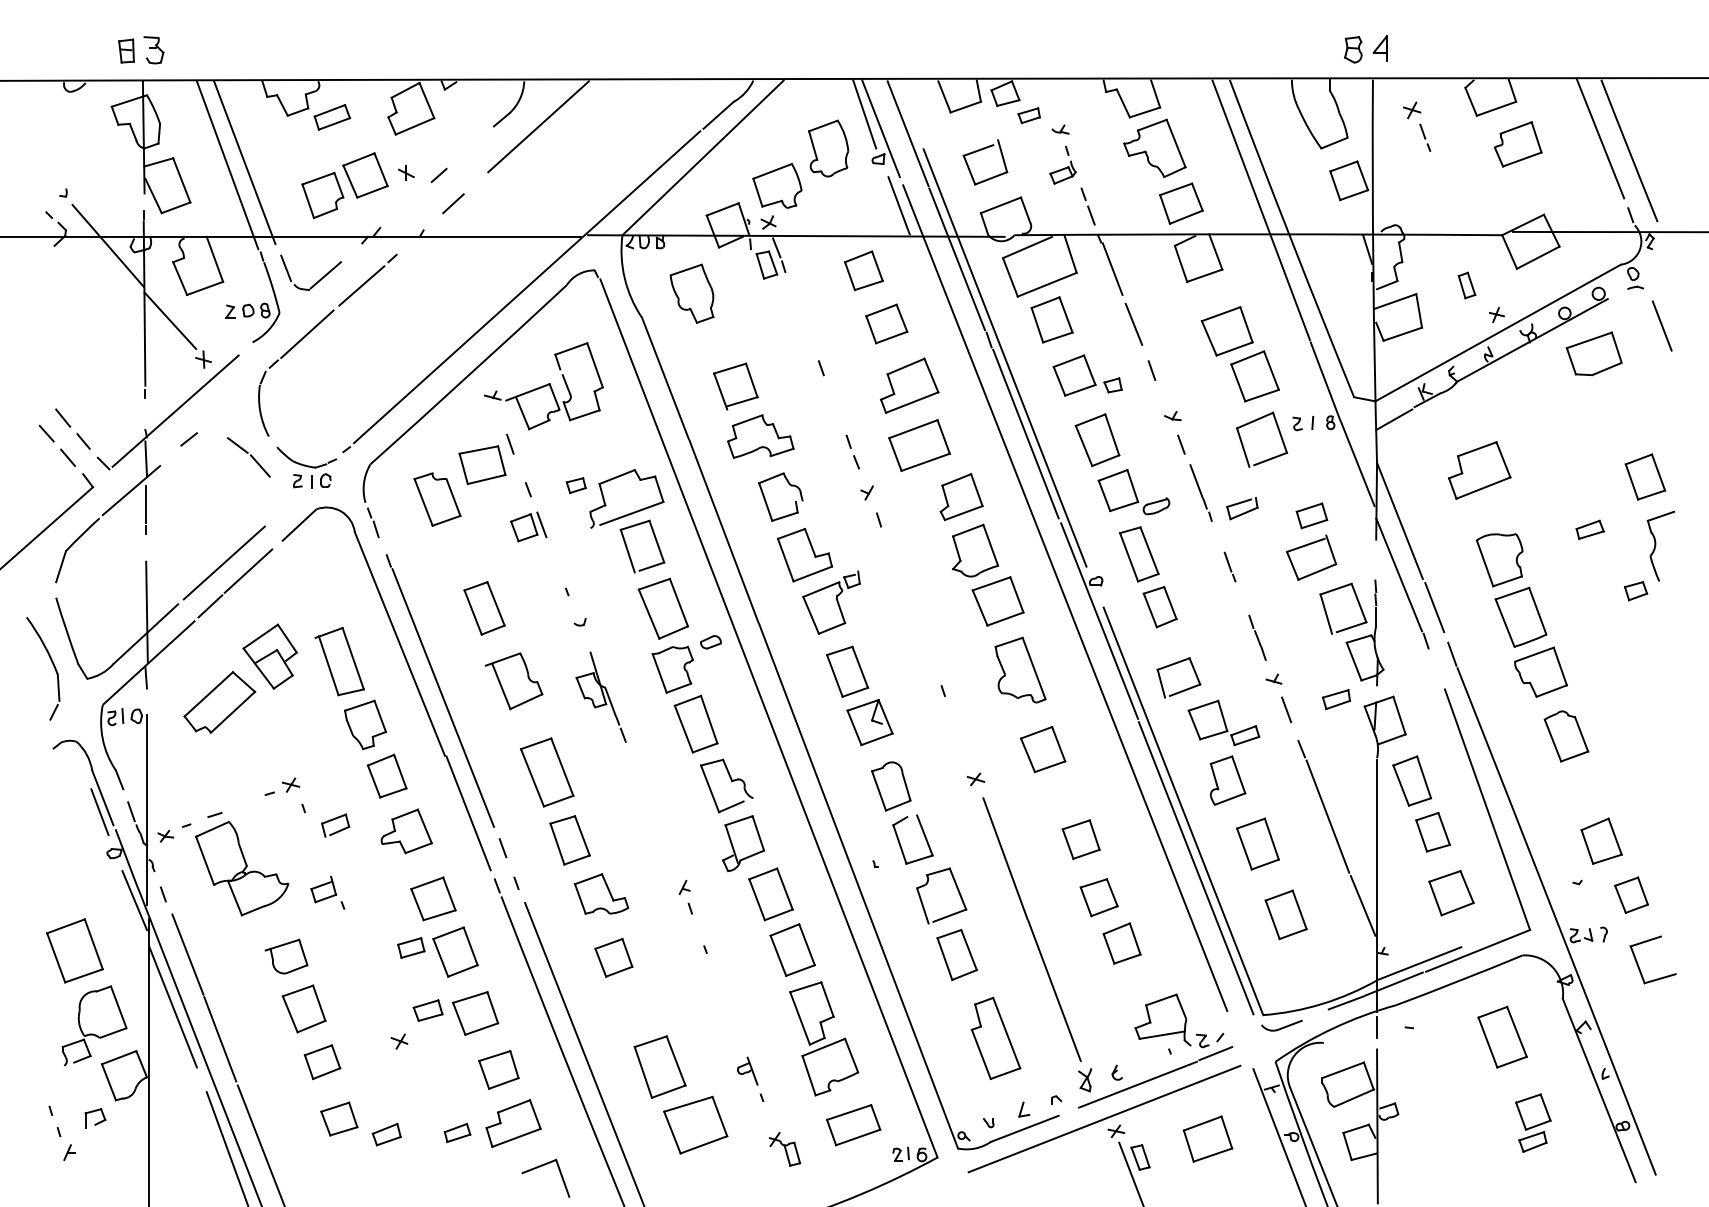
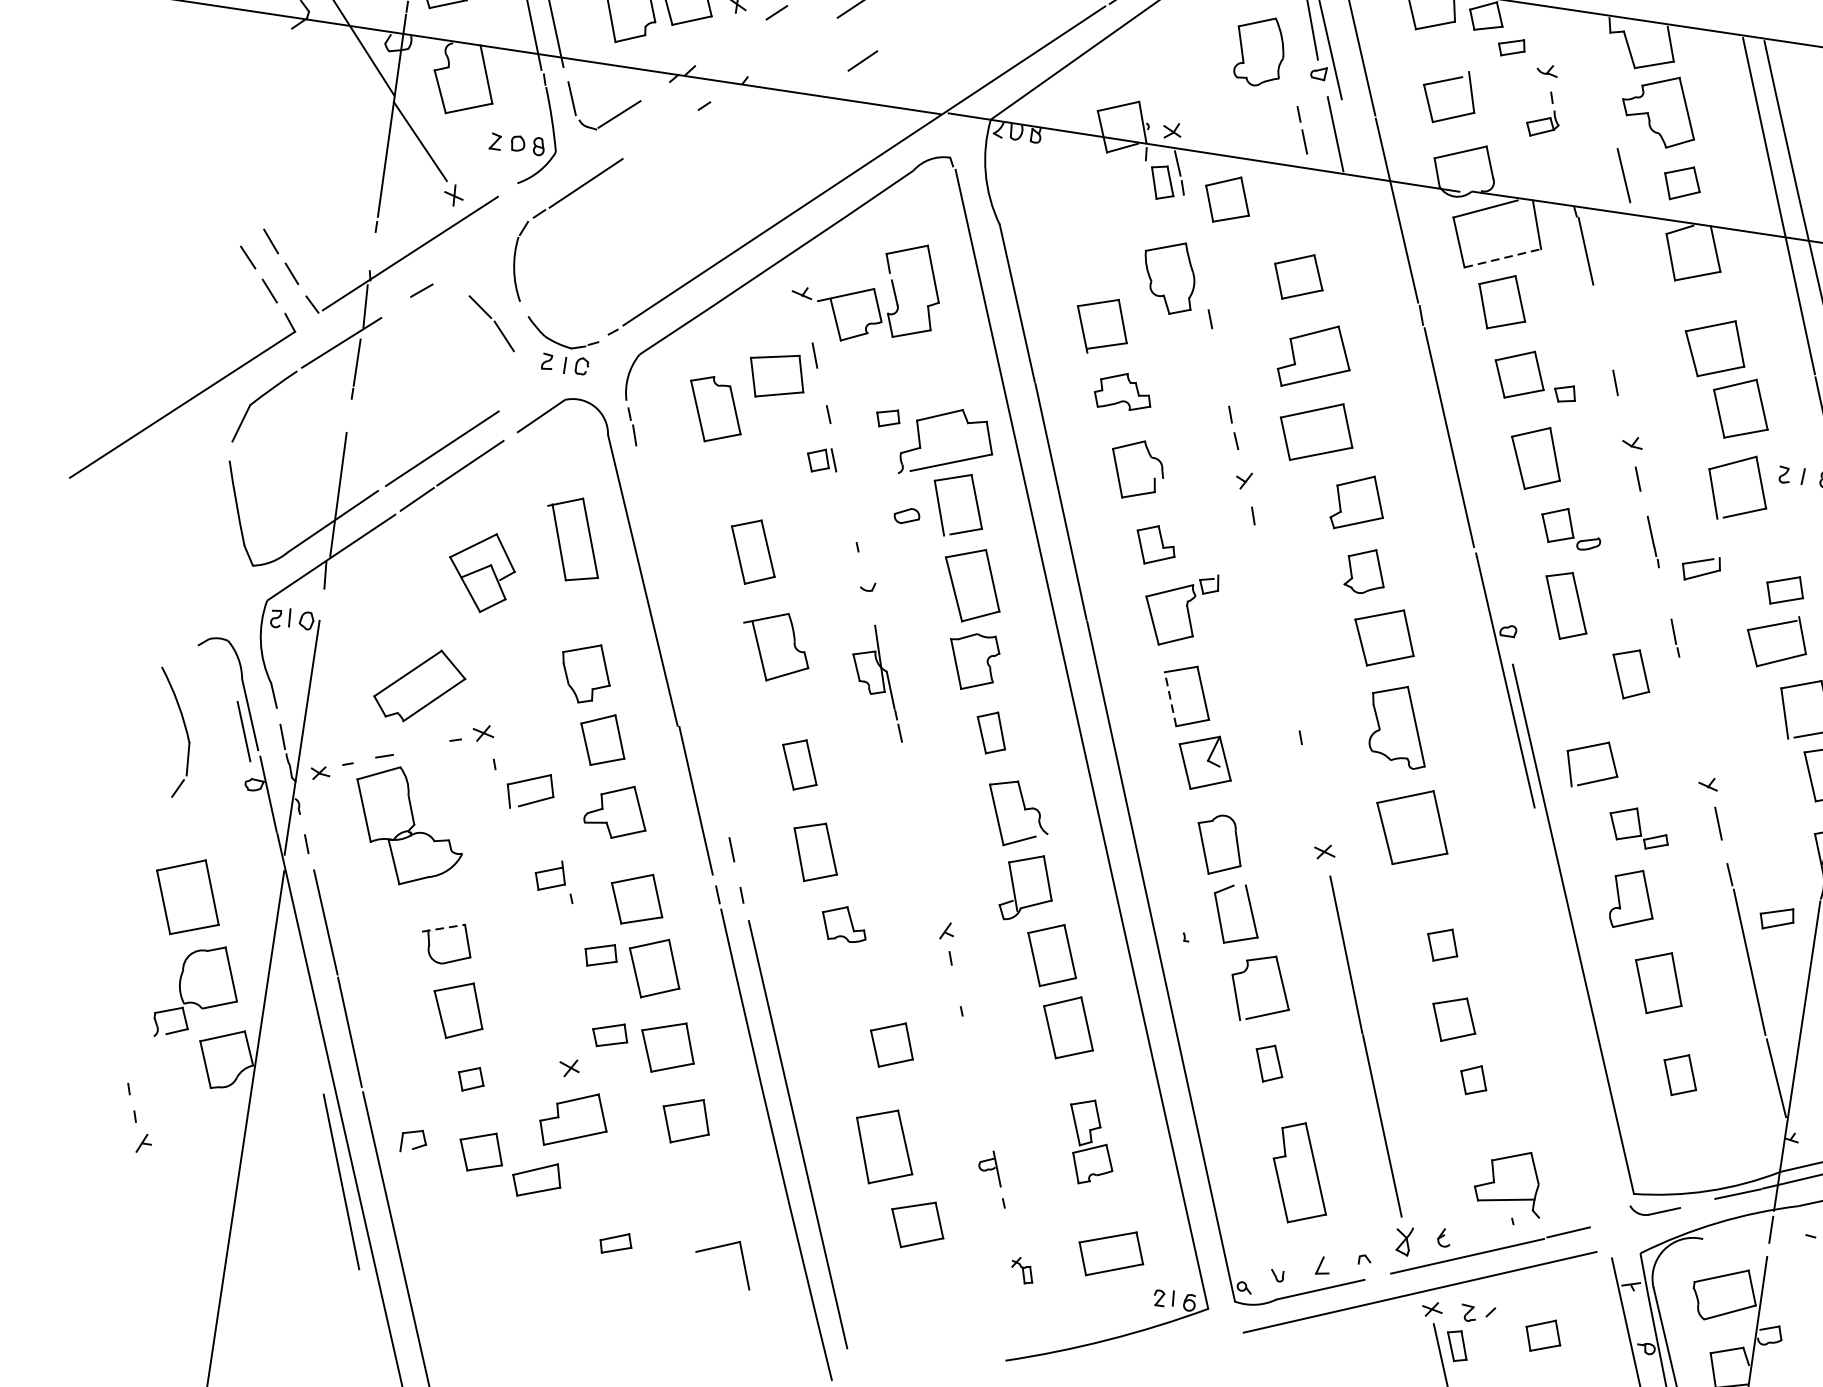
part: (777, 185) -> (1190, 87), removed
line: (453, 203) -> (862, 60), moved
part: (1181, 203) -> (1682, 183), size x0.7
line: (1087, 206) -> (1301, 130), moved
part: (863, 270) -> (1227, 199), moved
line: (1047, 284) -> (1503, 258), solid -> dashed
line: (361, 285) -> (661, 133), removed
part: (691, 293) -> (1168, 276), moved
line: (1133, 324) -> (1623, 175), moved
line: (1004, 357) -> (1437, 339), removed
part: (760, 436) -> (1123, 391), size x0.7
part: (1133, 492) -> (1570, 528), size x0.7
part: (1200, 492) -> (1652, 541), size x0.7
part: (528, 526) -> (822, 459), size x0.7
part: (975, 550) -> (1366, 571), size x0.7
part: (804, 554) -> (1155, 544), size x0.6
line: (1065, 598) -> (1467, 646), removed
part: (1159, 607) -> (1630, 674), moved
line: (1257, 637) -> (1696, 729), removed
part: (710, 642) -> (906, 516), moved
part: (339, 661) -> (573, 539), moved
part: (52, 664) -> (184, 729), moved
line: (834, 675) -> (1170, 698), solid -> dashed
line: (439, 690) -> (682, 644), removed
part: (1336, 699) -> (1776, 918), moved
part: (219, 702) -> (419, 685), moved
part: (1223, 722) -> (1638, 827), size x0.7
part: (695, 723) -> (990, 732), size x0.6
part: (1043, 749) -> (1413, 827), size x1.4
part: (546, 772) -> (799, 764), size x0.6
part: (335, 825) -> (530, 791), size x1.4
part: (1080, 839) -> (1441, 944), size x0.7
line: (1195, 868) -> (1577, 1001), removed
part: (327, 892) -> (554, 880), moved
part: (601, 893) -> (844, 923), size x0.7
line: (134, 900) -> (270, 846), removed
part: (1285, 914) -> (1679, 1074), size x0.7
part: (1121, 943) -> (1473, 1080), size x0.6
line: (282, 945) -> (443, 928), solid -> dashed
part: (956, 954) -> (1268, 1063), size x0.6
part: (613, 957) -> (891, 1044), moved
line: (172, 1007) -> (297, 984), removed
part: (824, 1038) -> (1091, 1142), size x0.6
part: (1210, 1040) -> (1478, 1314), moved
part: (322, 1062) -> (471, 1079), size x0.6
part: (95, 1118) -> (414, 1141), moved
part: (513, 1123) -> (574, 1120), moved
part: (695, 1124) -> (917, 1223), size x0.7
part: (457, 1132) -> (616, 1242), moved
part: (386, 1134) -> (536, 1179), size x1.4
part: (1207, 1138) -> (1542, 1335), size x0.6
part: (784, 1148) -> (1022, 1269), size x0.6

